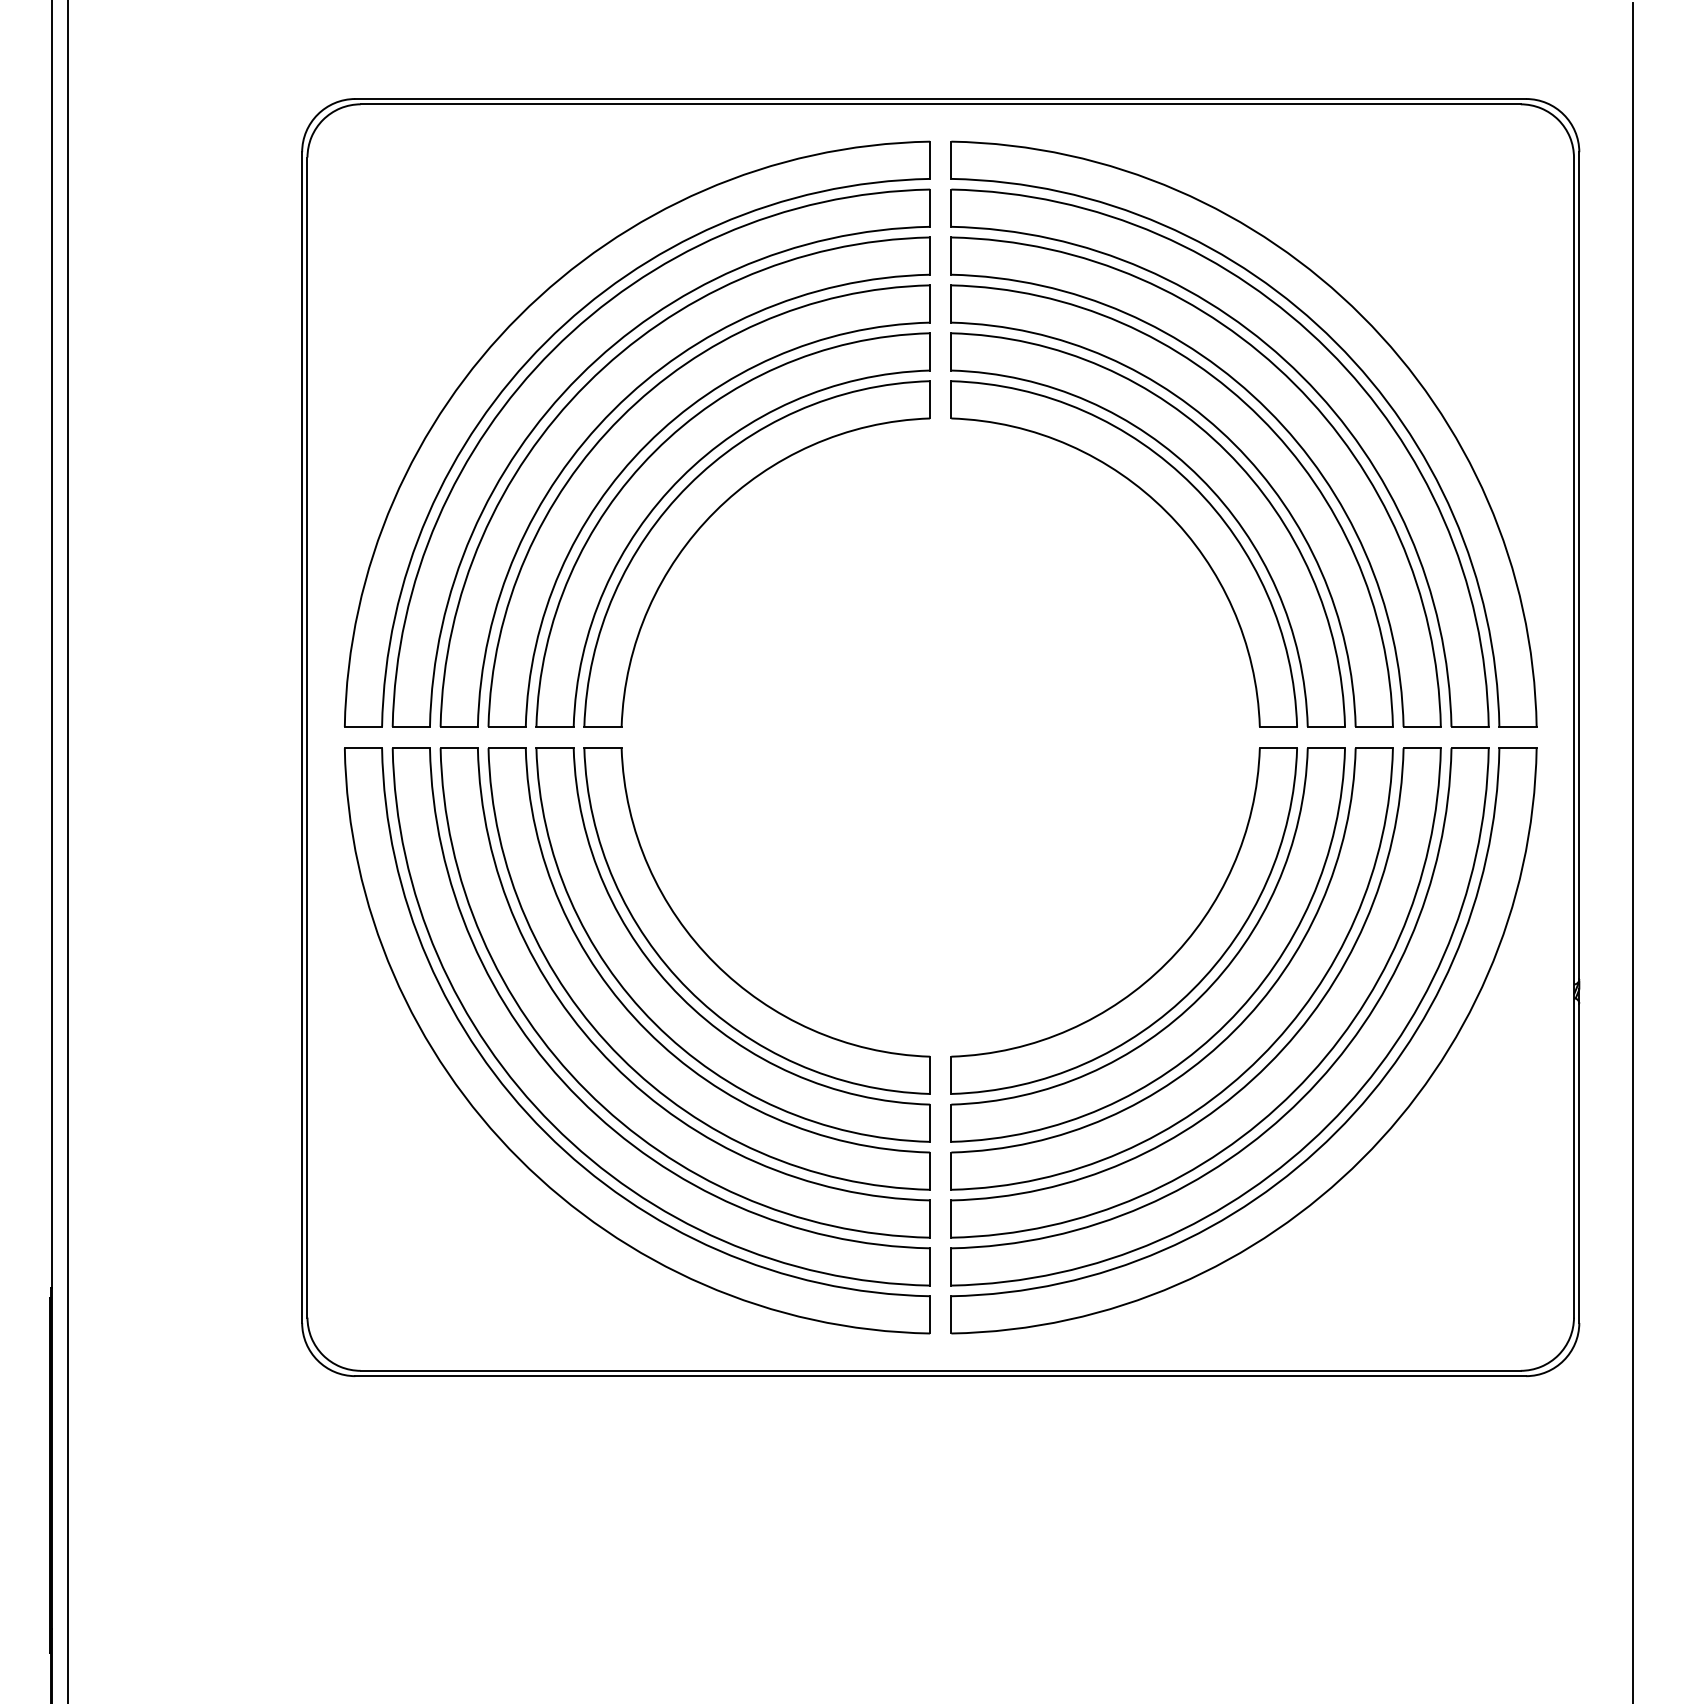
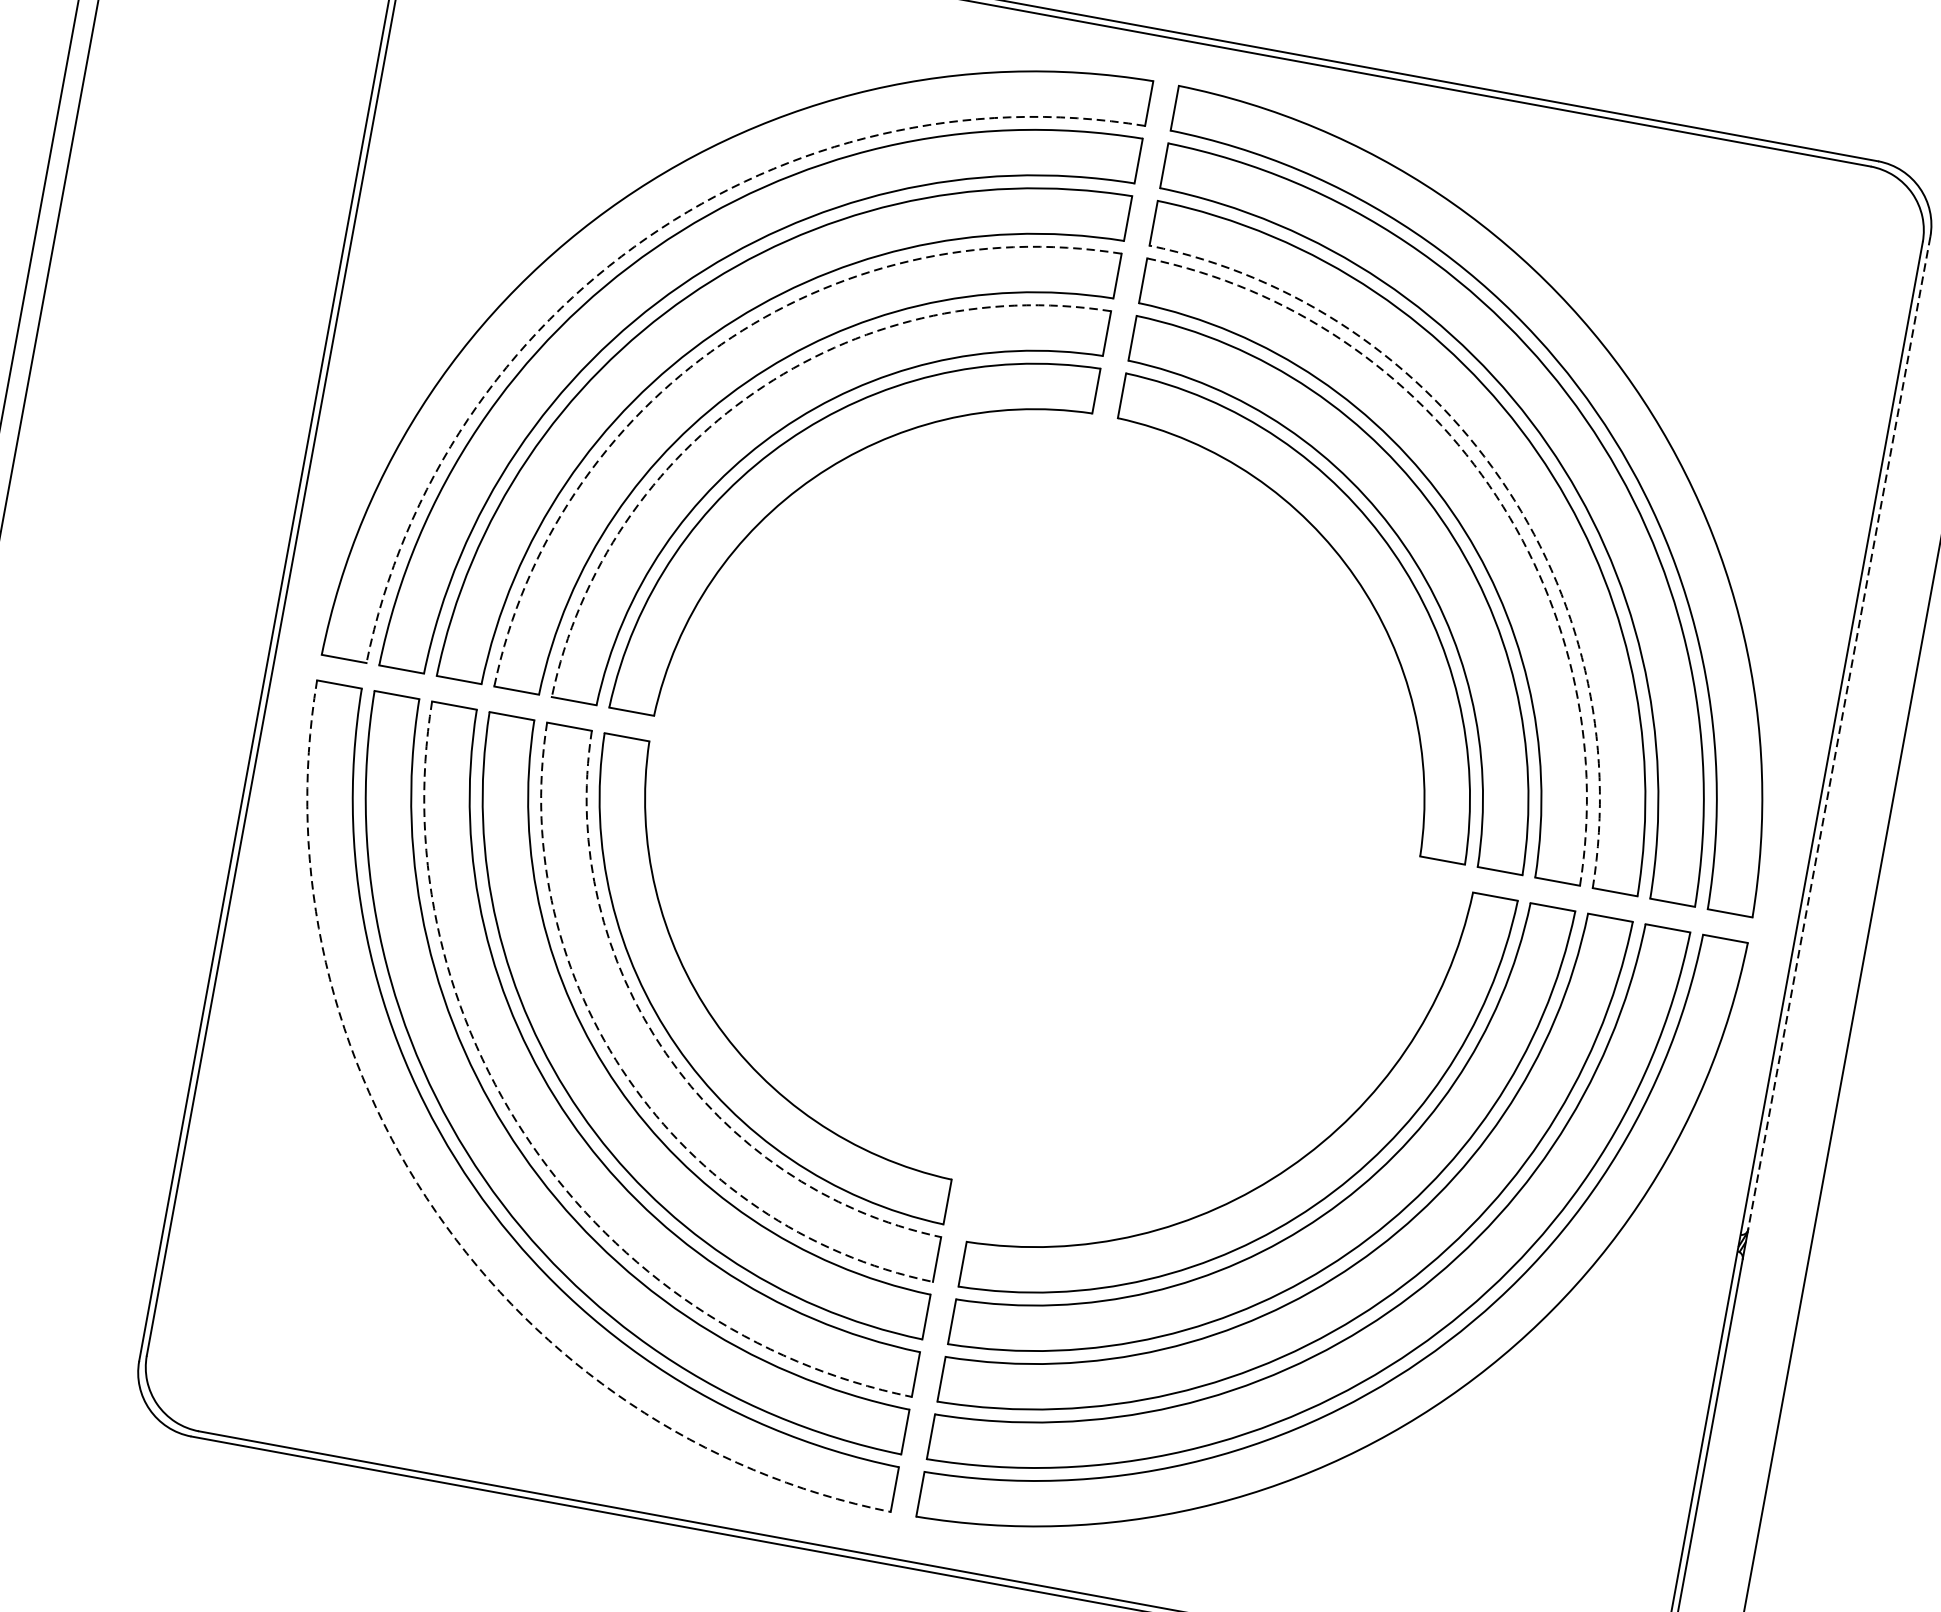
arc: (545, 342) -> (647, 237), solid -> dashed
arc: (1268, 410) -> (1500, 478), solid -> dashed
arc: (620, 417) -> (720, 344), solid -> dashed
arc: (1260, 417) -> (1489, 485), solid -> dashed
arc: (654, 451) -> (754, 392), solid -> dashed
line: (1579, 566) -> (1839, 734), solid -> dashed
part: (1165, 962) -> (1255, 1118), removed
arc: (681, 997) -> (666, 1053), solid -> dashed
arc: (654, 1023) -> (628, 1079), solid -> dashed
arc: (587, 1091) -> (532, 1145), solid -> dashed
arc: (519, 1159) -> (436, 1212), solid -> dashed

